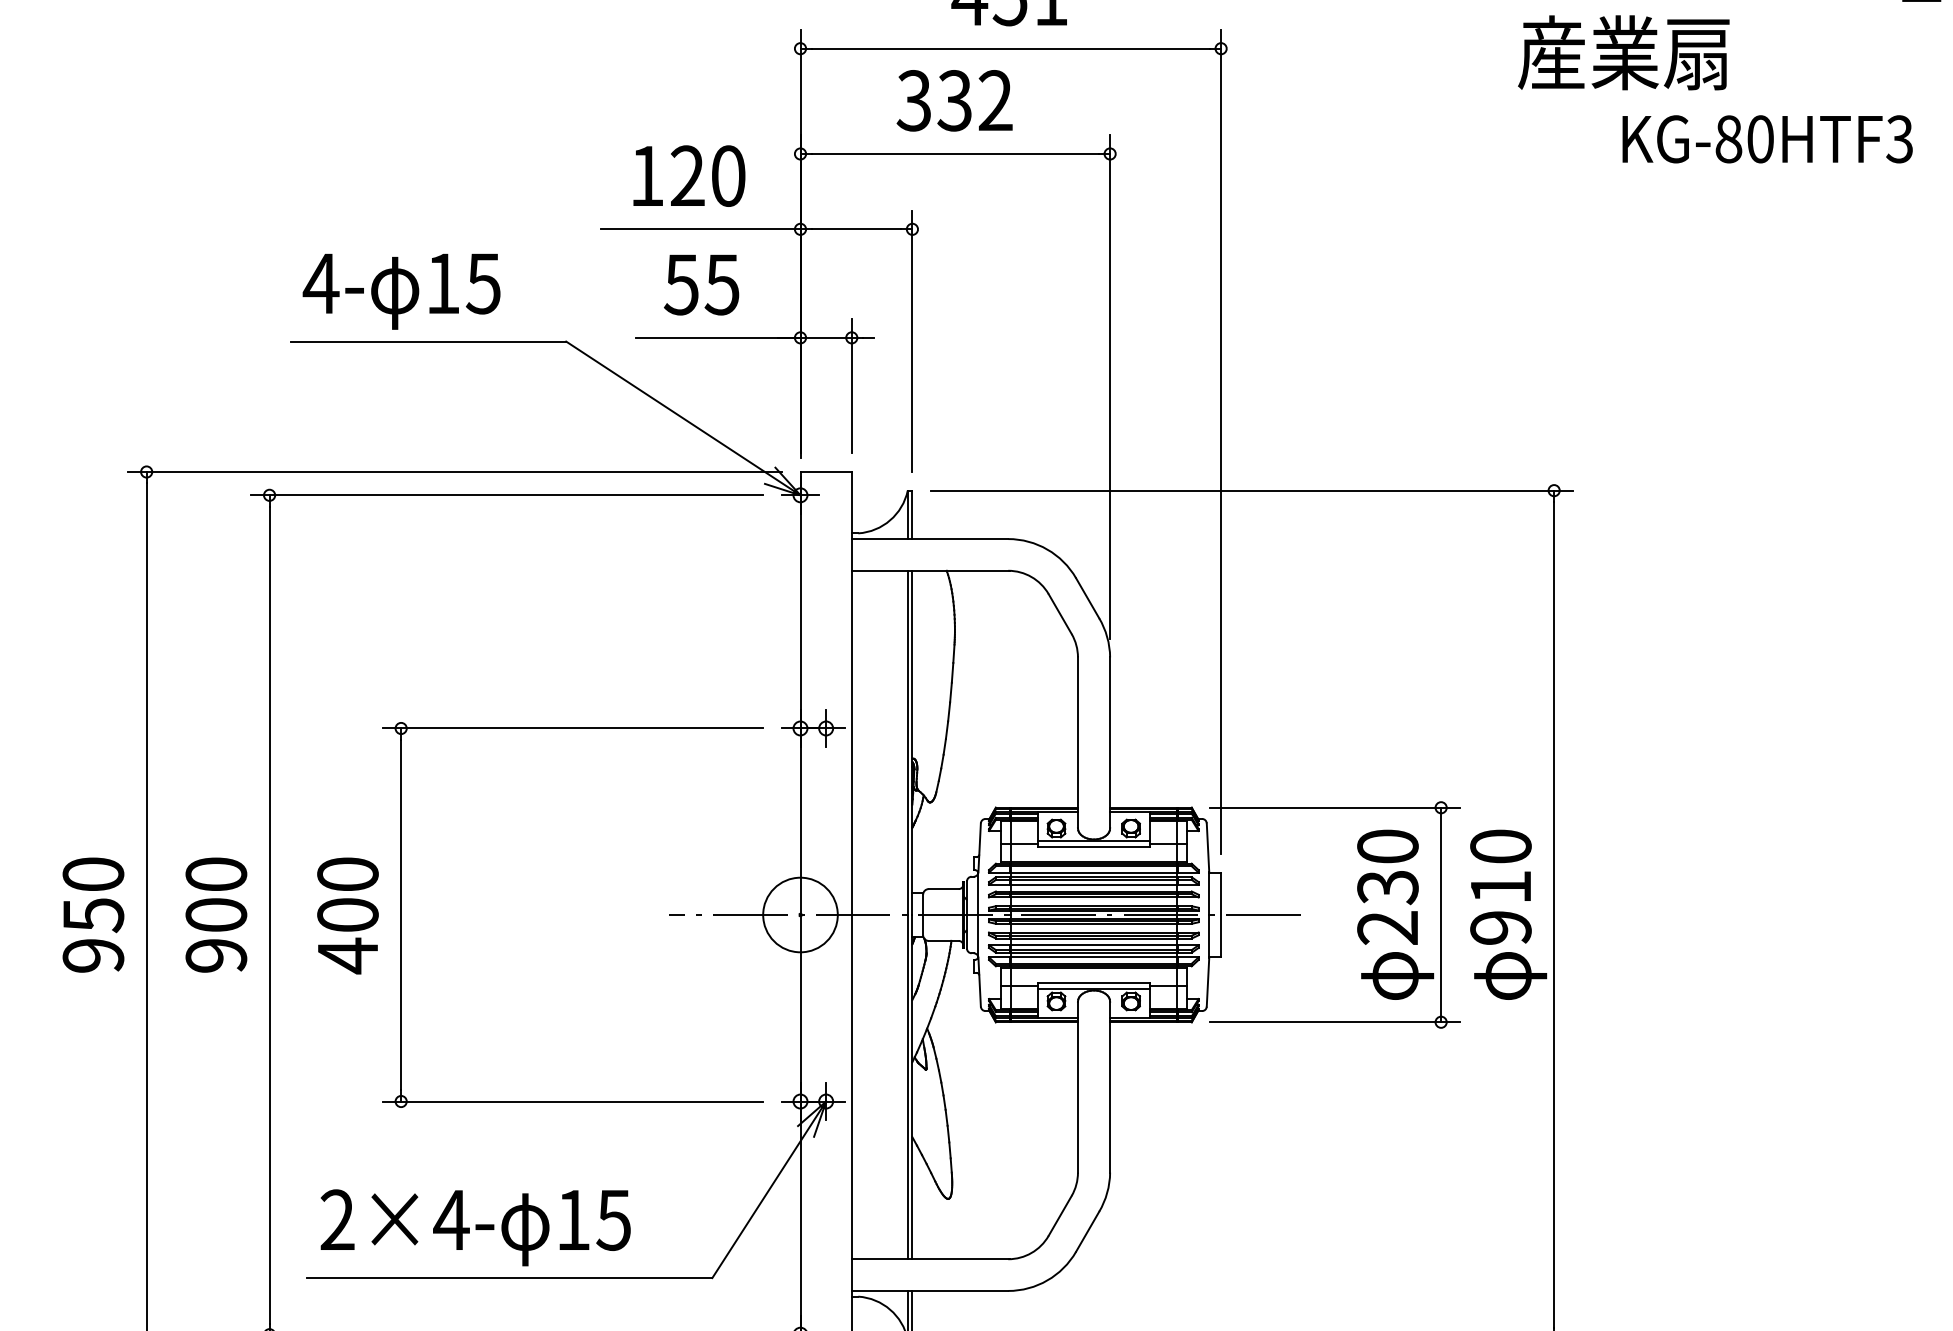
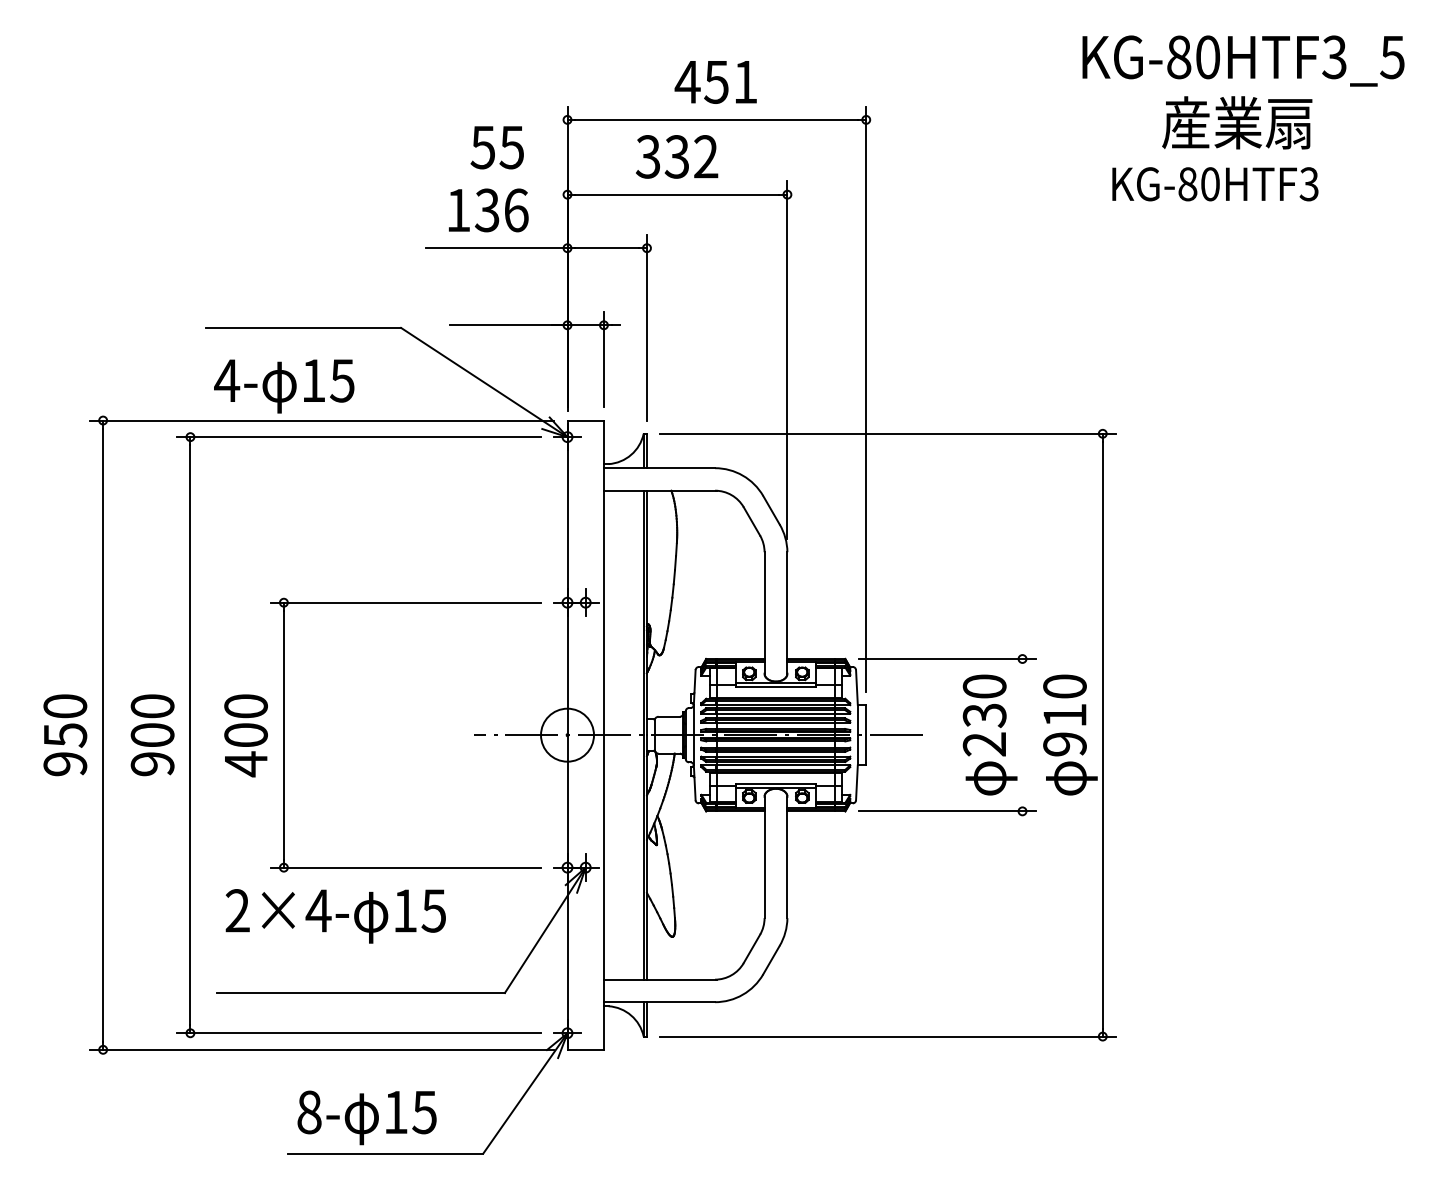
text: (1624, 52) -> (1237, 122), moved
text: (1767, 139) -> (1215, 184), moved
text: (707, 176) -> (501, 210), 120 -> 136
text: (700, 284) -> (496, 147), moved
text: (402, 291) -> (284, 386), moved
line: (1441, 915) -> (1022, 735), removed
text: (475, 1228) -> (335, 916), moved

